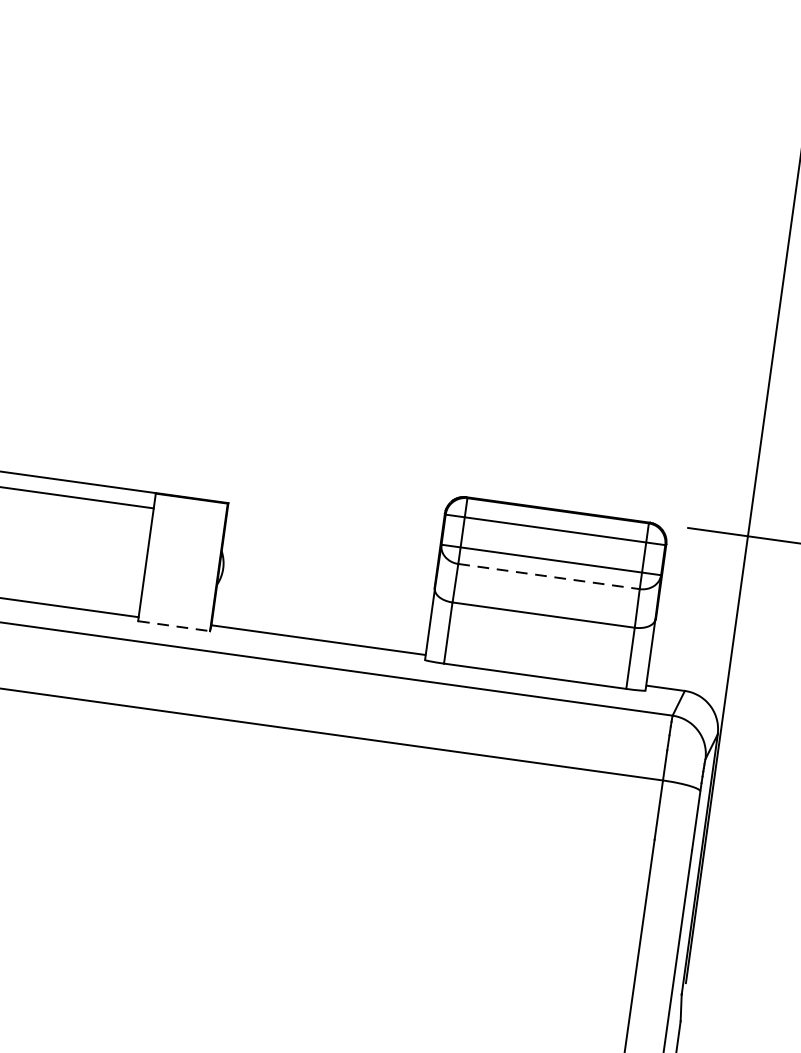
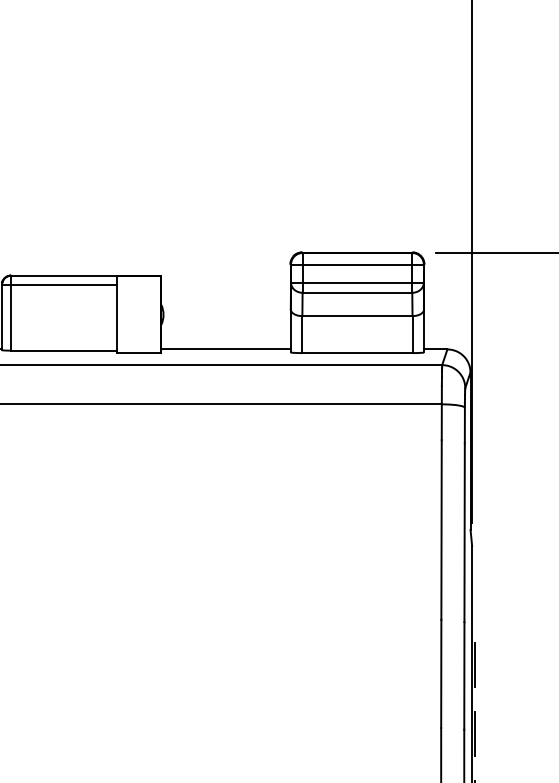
line: (549, 576) -> (357, 292), dashed -> solid
line: (174, 626) -> (139, 353), dashed -> solid

